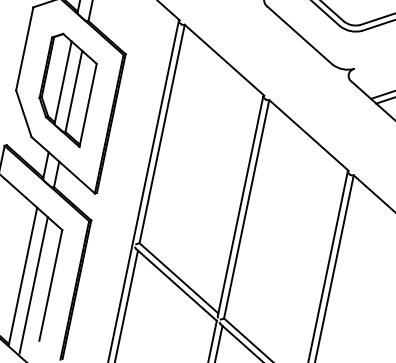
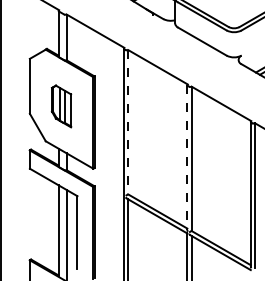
part: (66, 89) -> (61, 106), size x0.6
line: (162, 134) -> (128, 122), solid -> dashed
line: (240, 207) -> (187, 158), solid -> dashed

